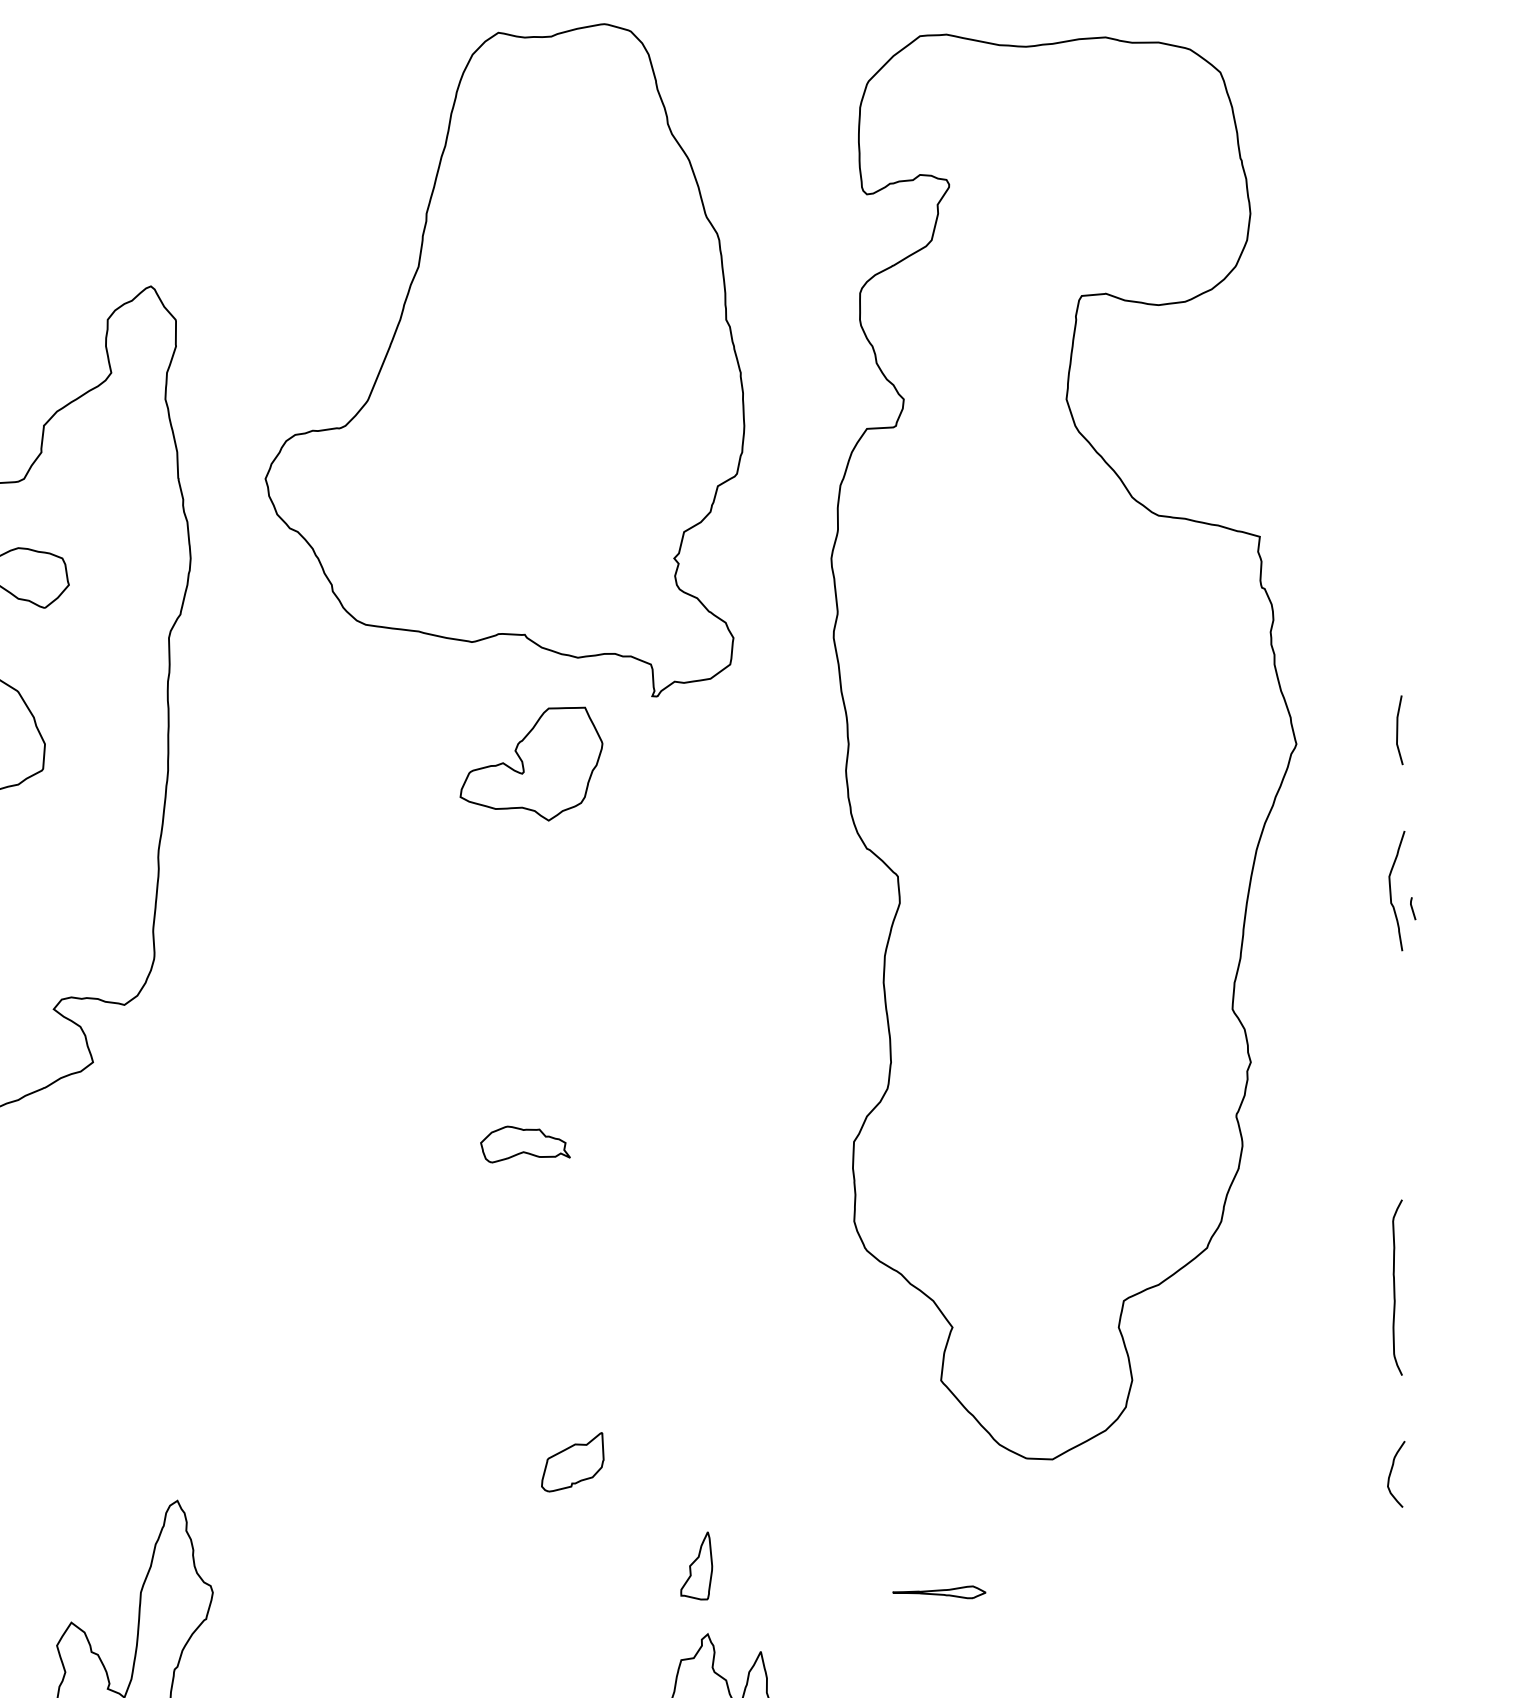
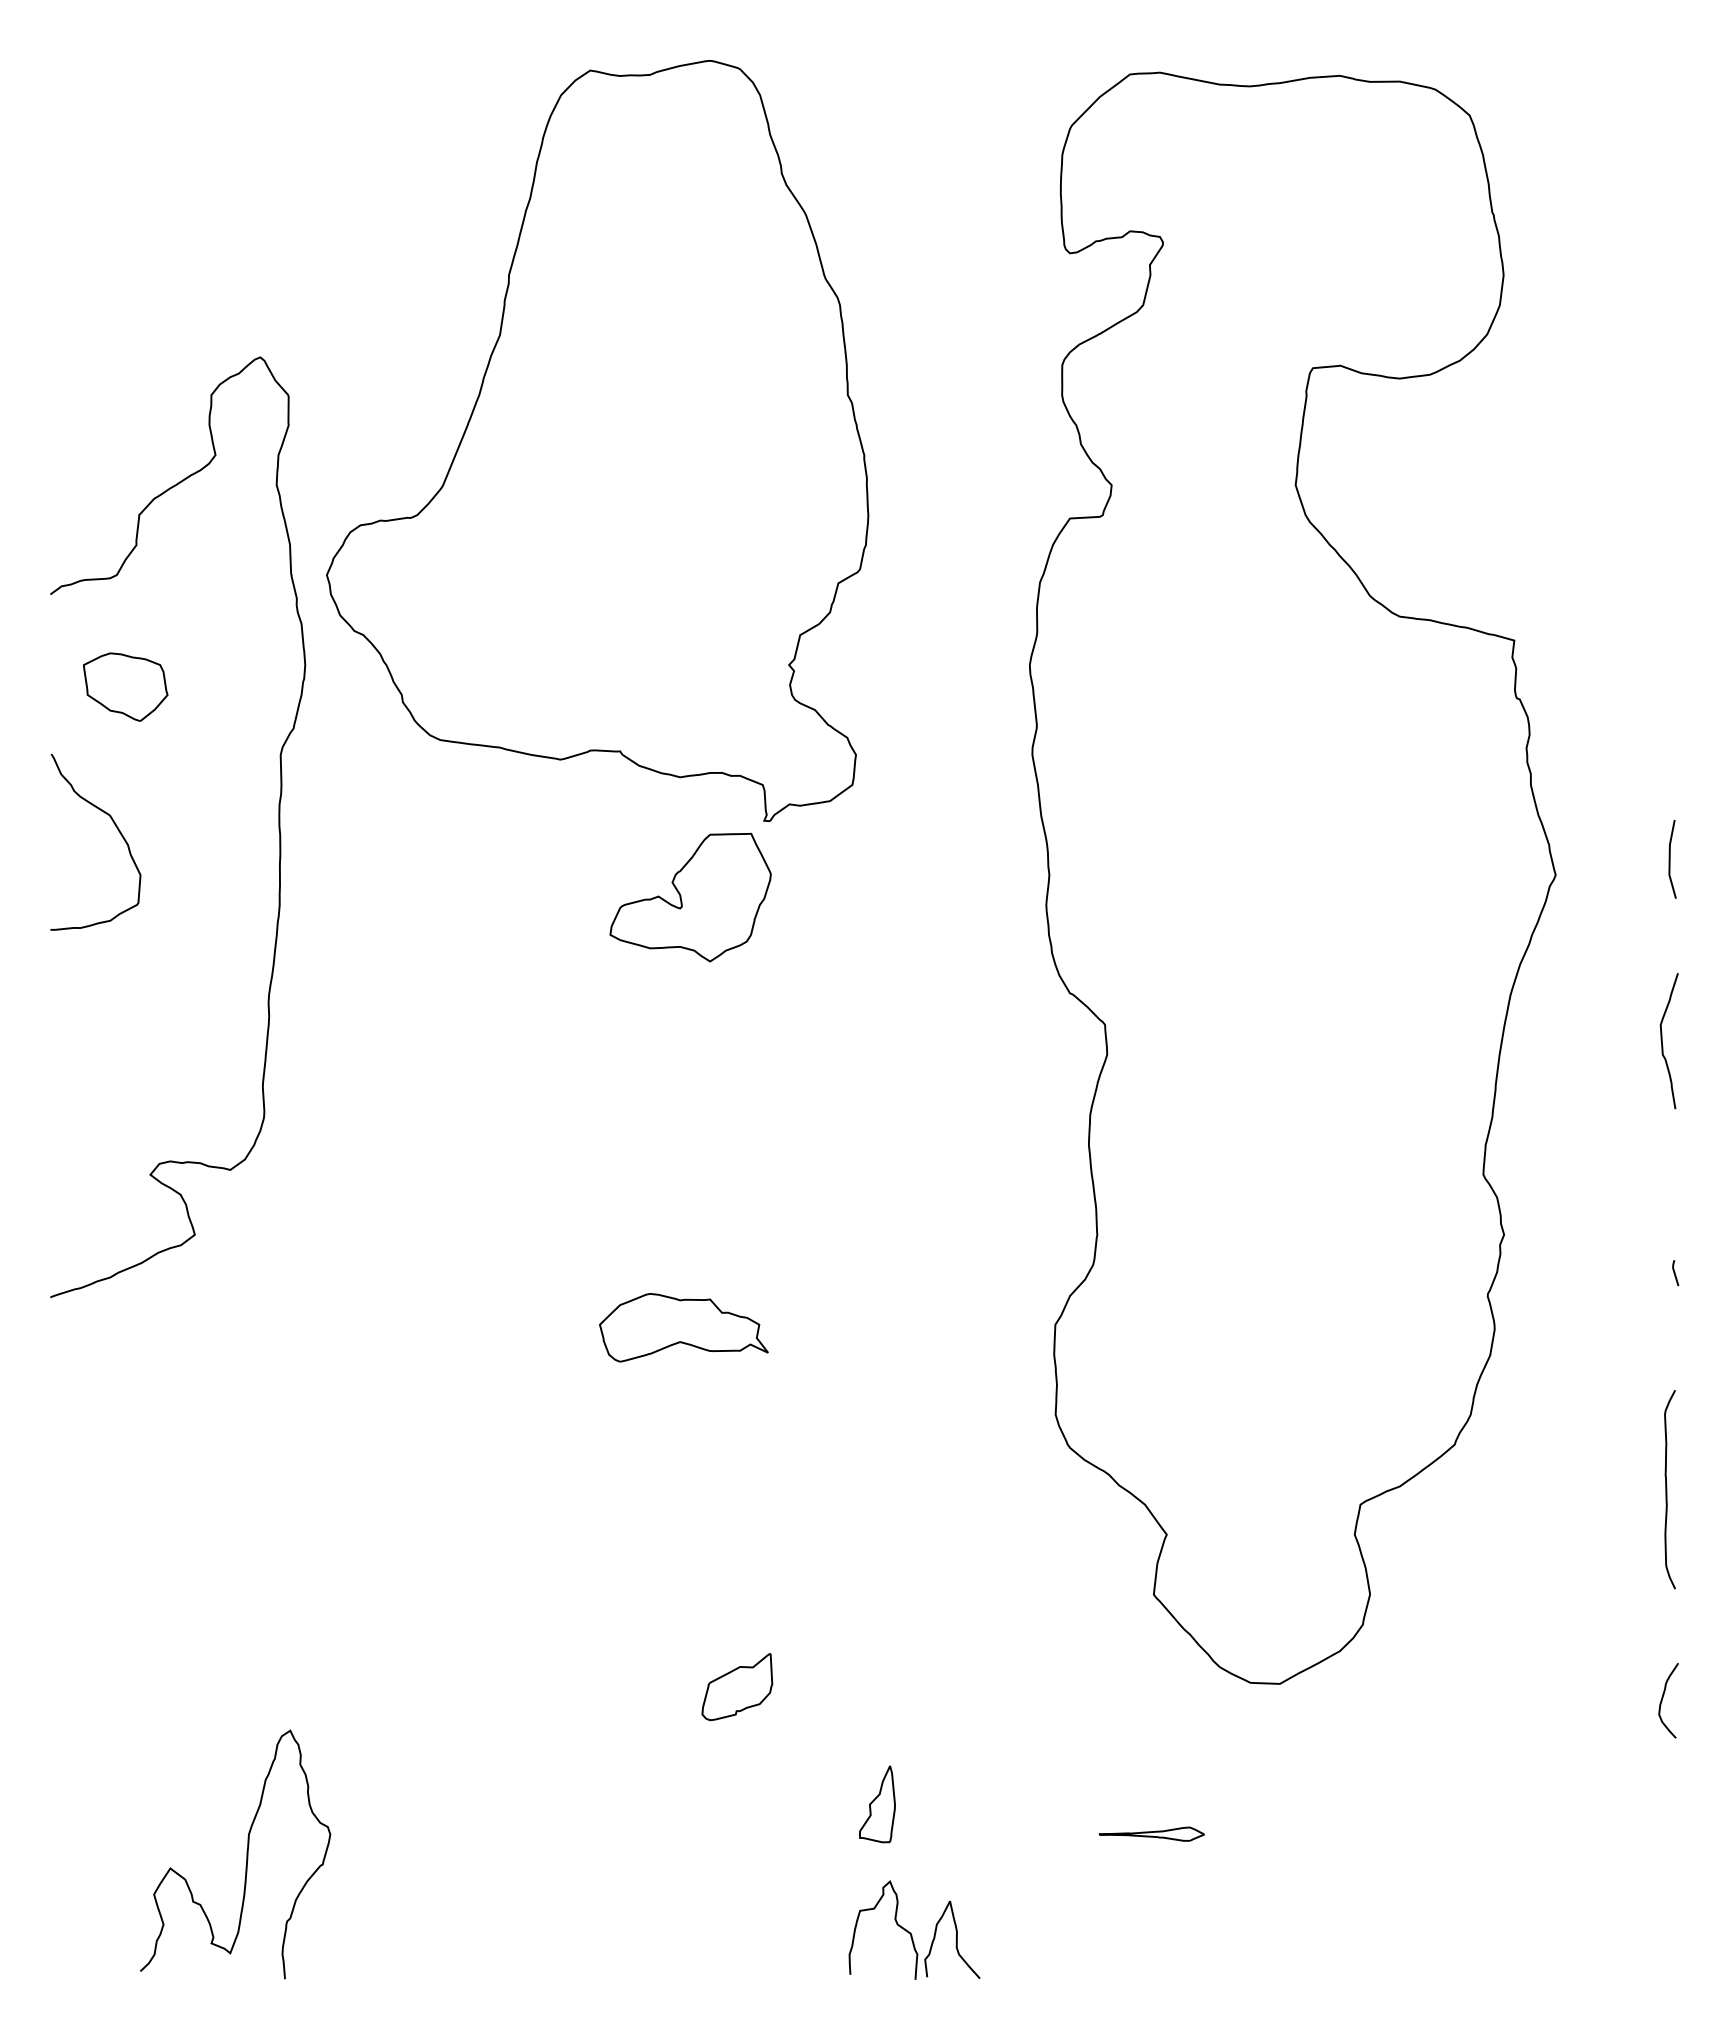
part: (504, 360) -> (597, 441), moved
line: (1413, 909) -> (1675, 1273), moved
part: (525, 1144) -> (683, 1327), size x1.67

